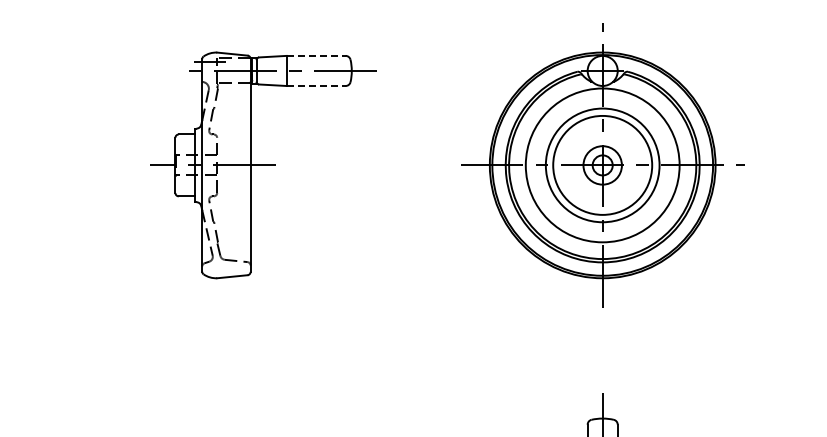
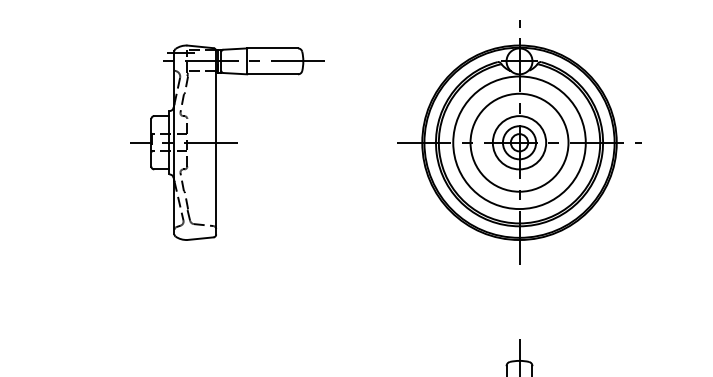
line: (316, 55) -> (272, 48), dashed -> solid
line: (316, 86) -> (272, 74), dashed -> solid
circle: (602, 165) -> (519, 142), size x0.62

